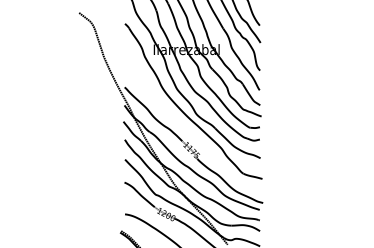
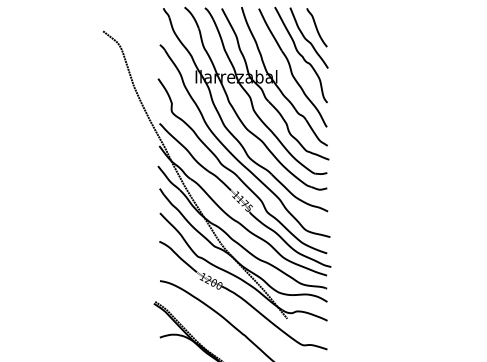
part: (186, 127) -> (236, 173), added

